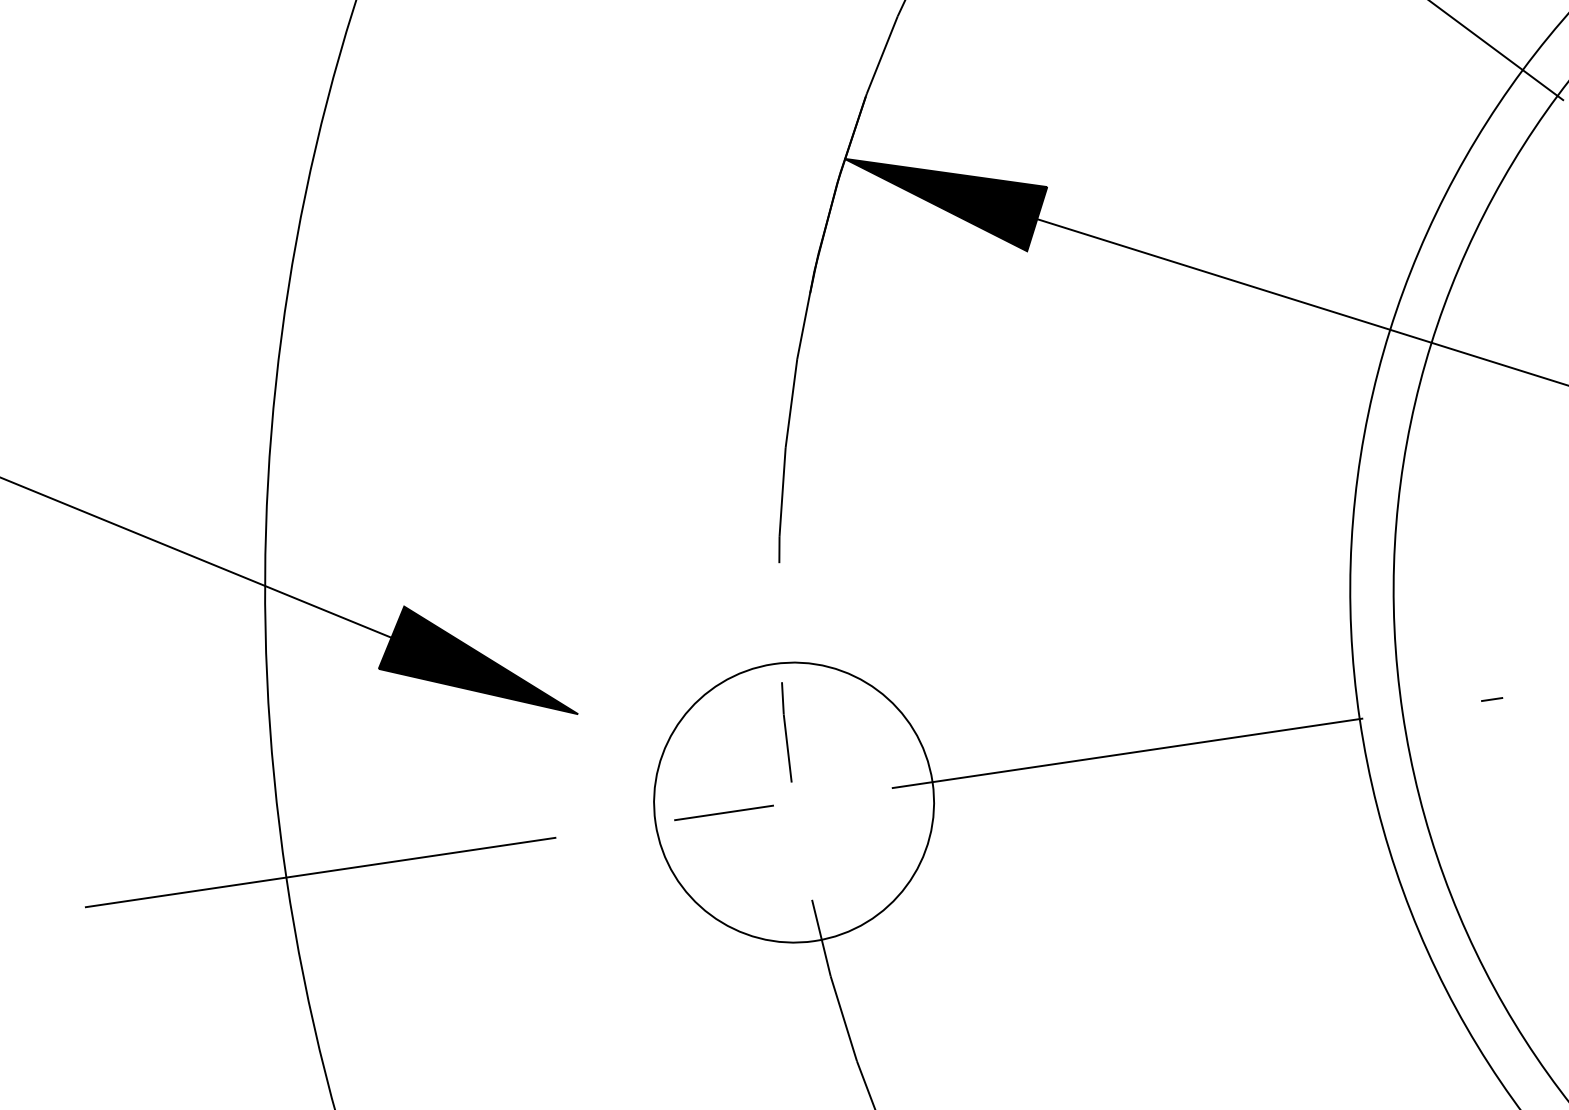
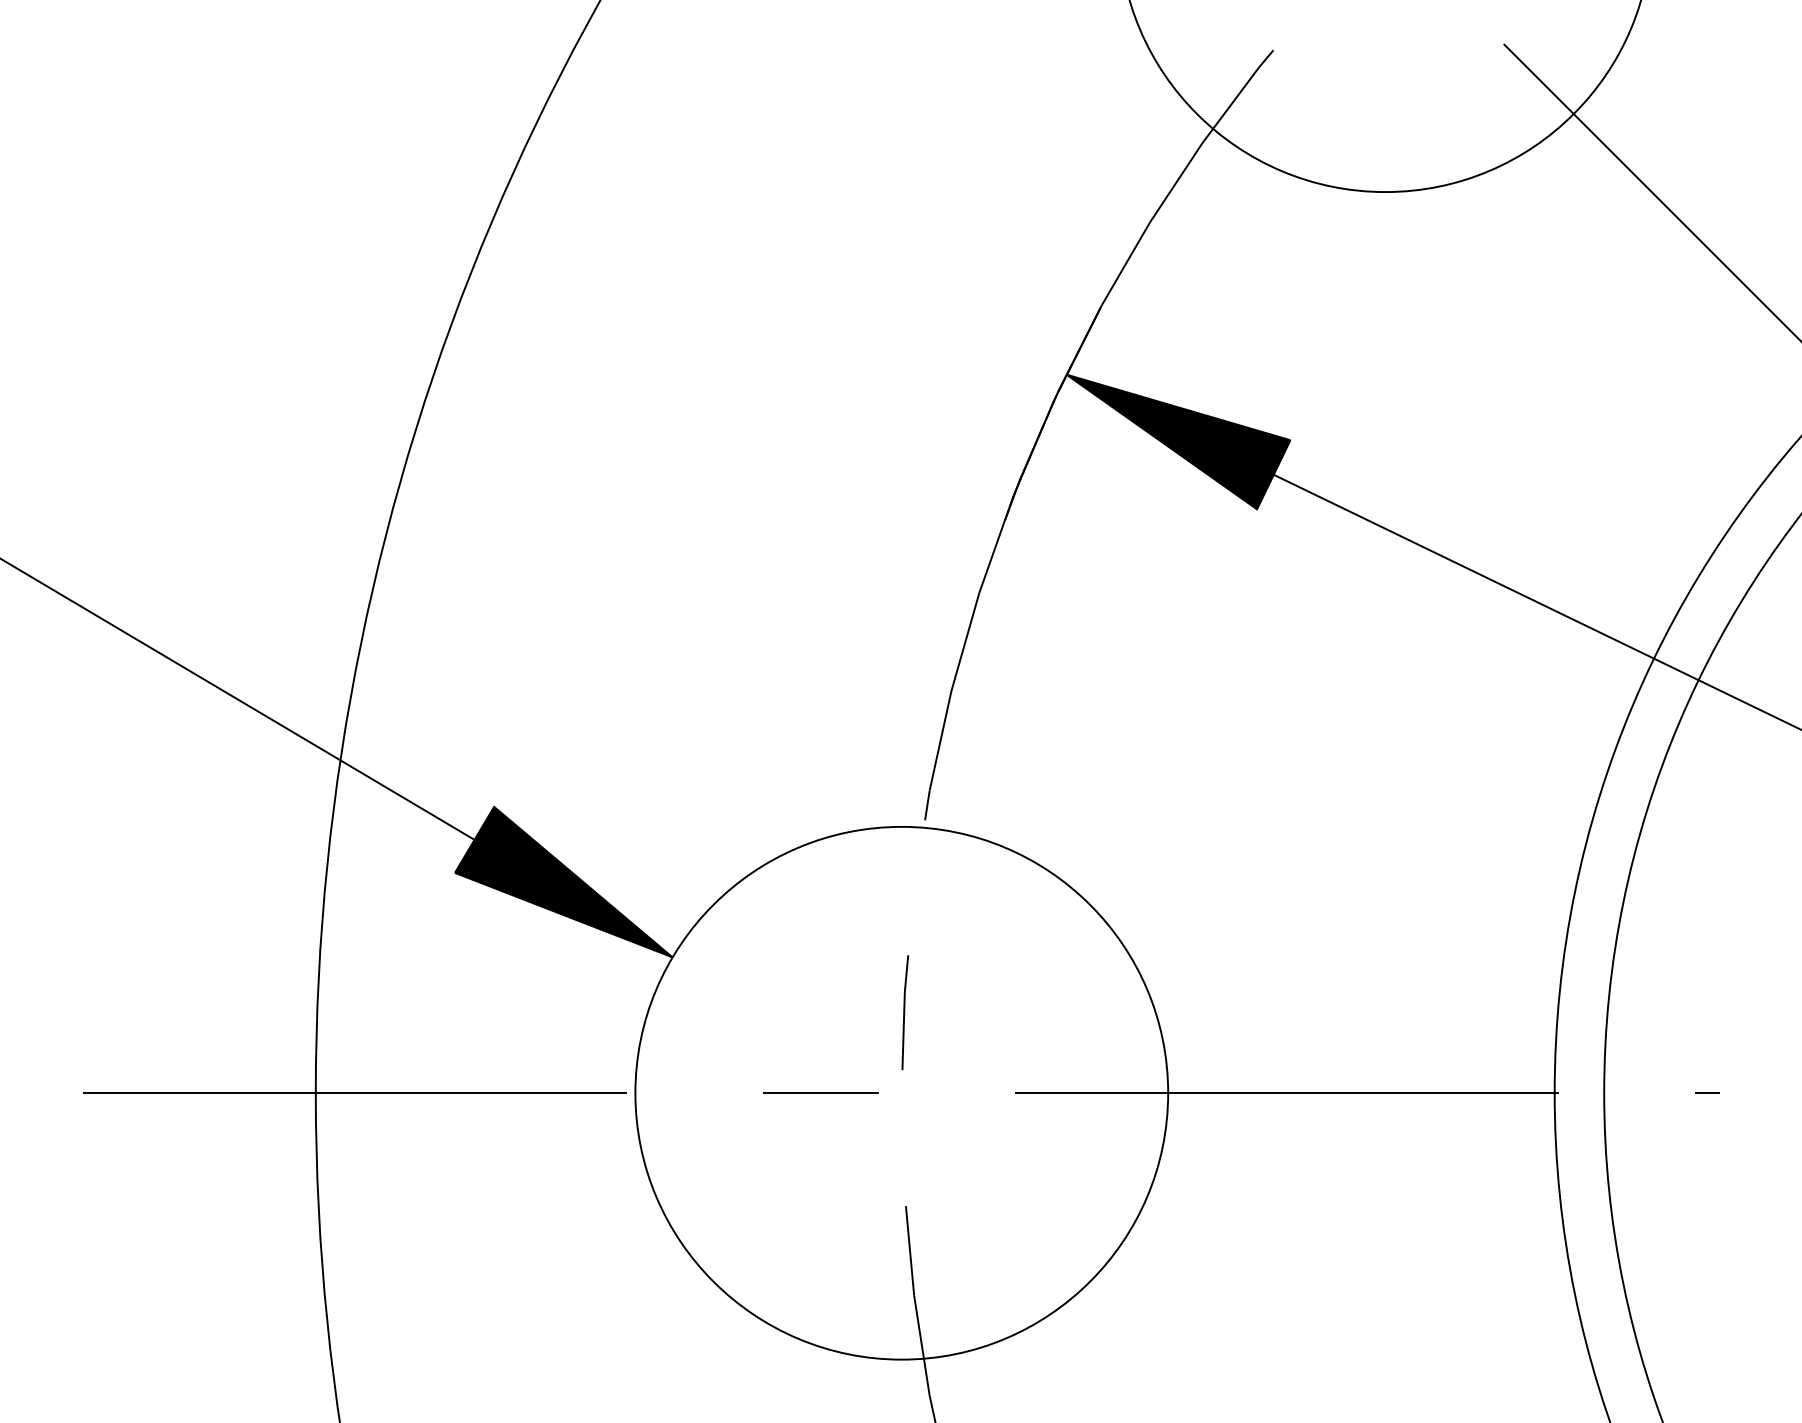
circle: (793, 801) -> (901, 1092), size x1.67

